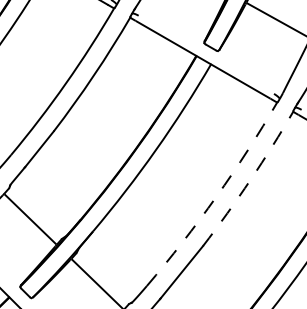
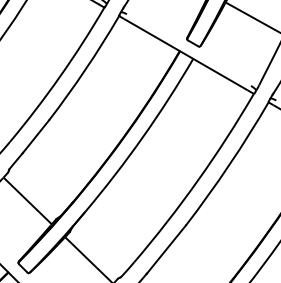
arc: (250, 179) -> (229, 164), dashed -> solid
arc: (216, 196) -> (198, 180), dashed -> solid

